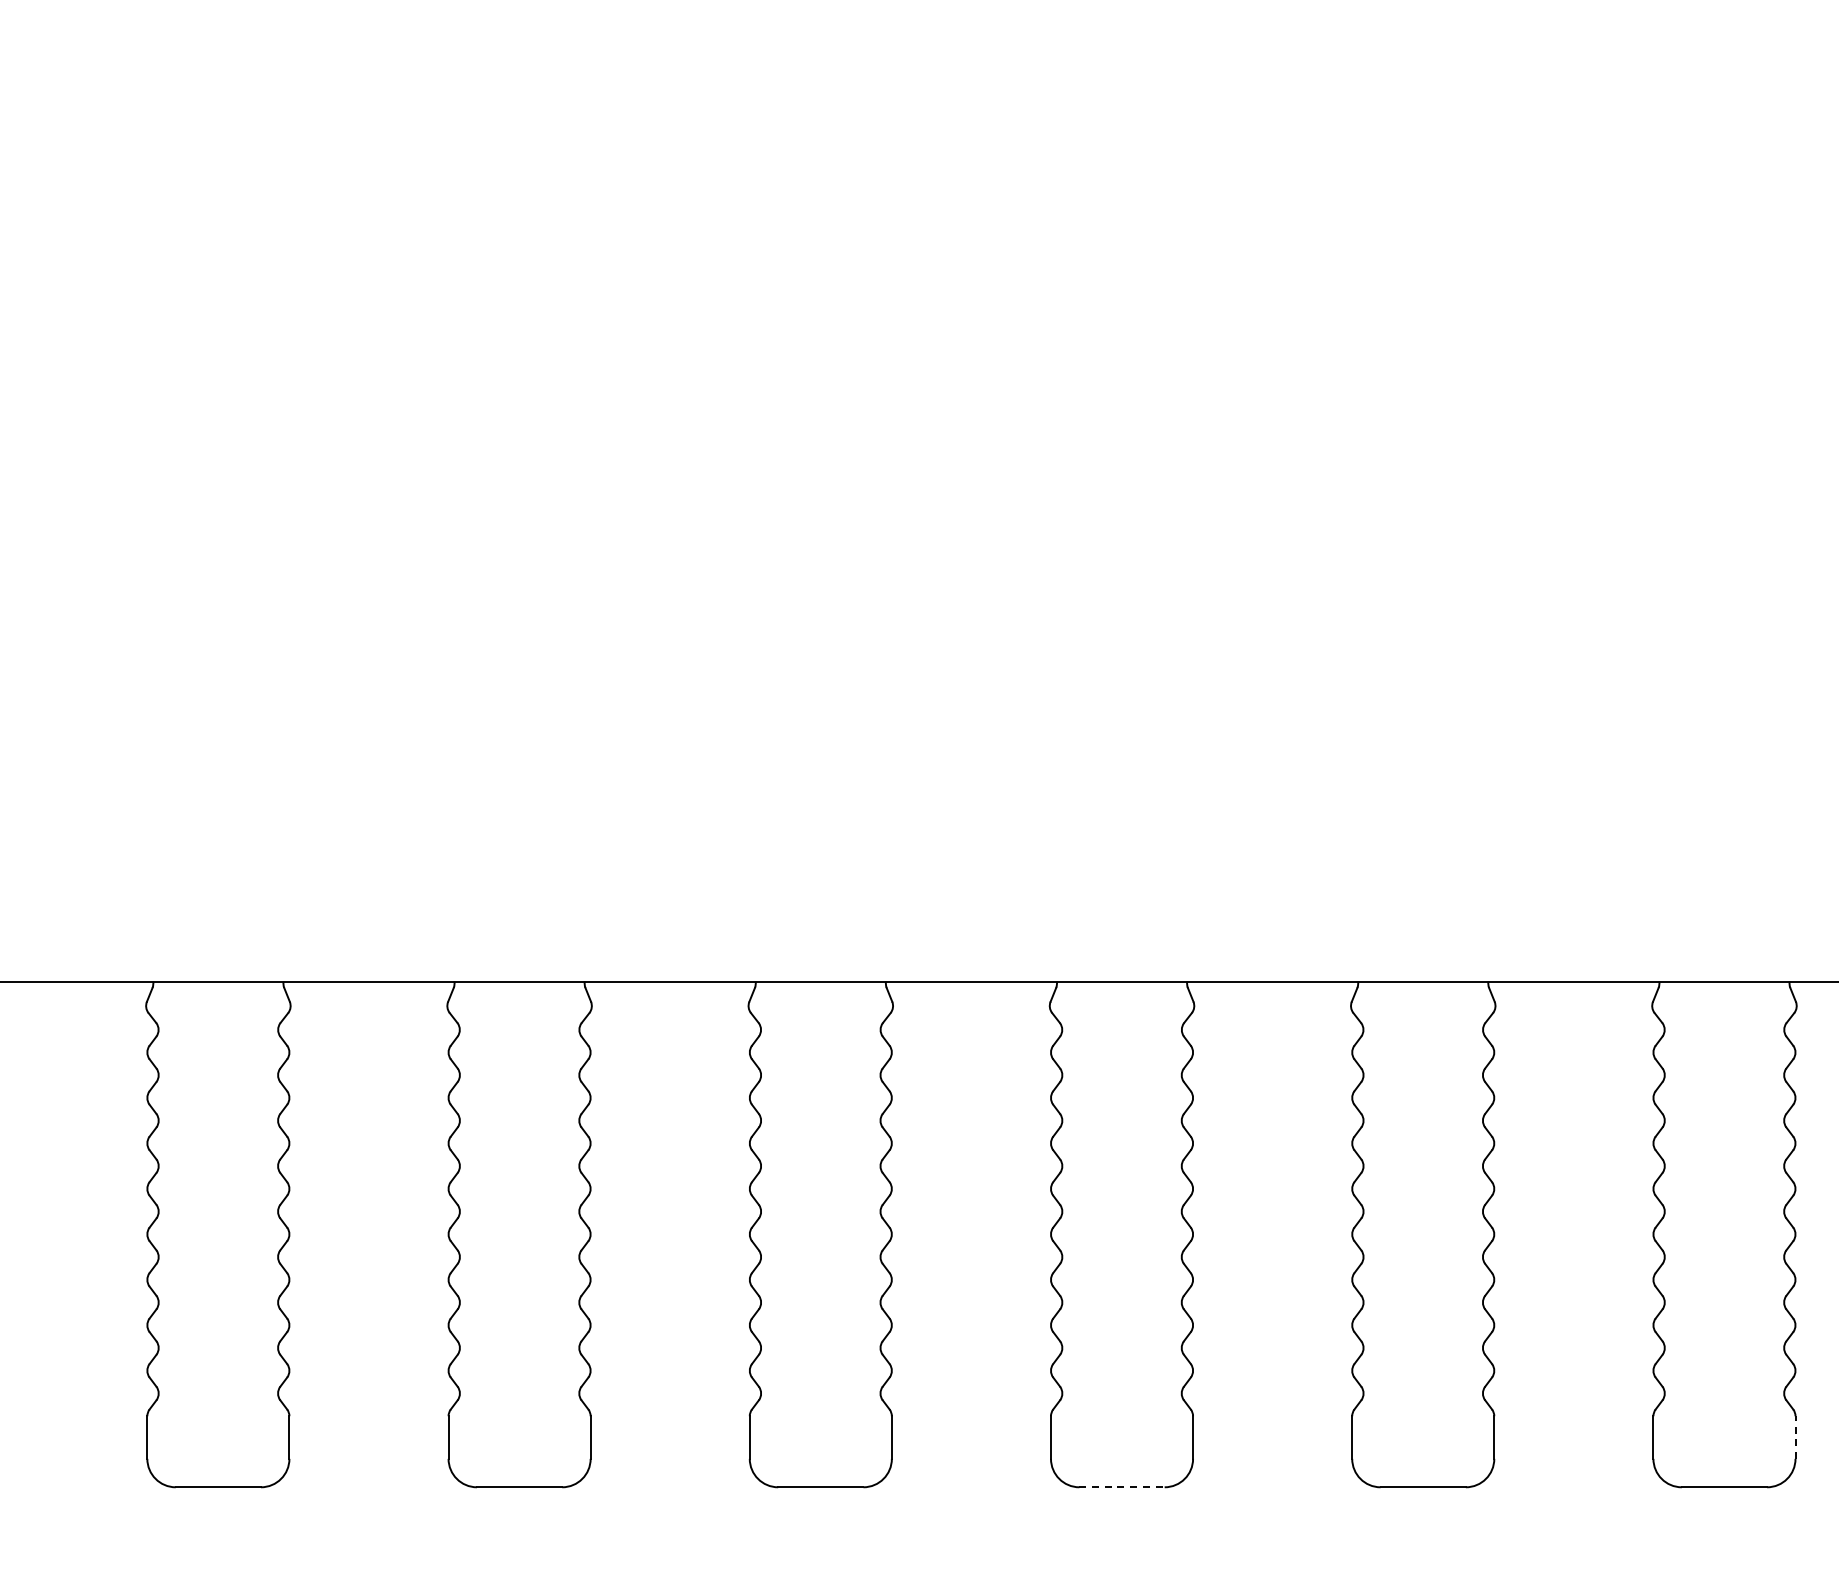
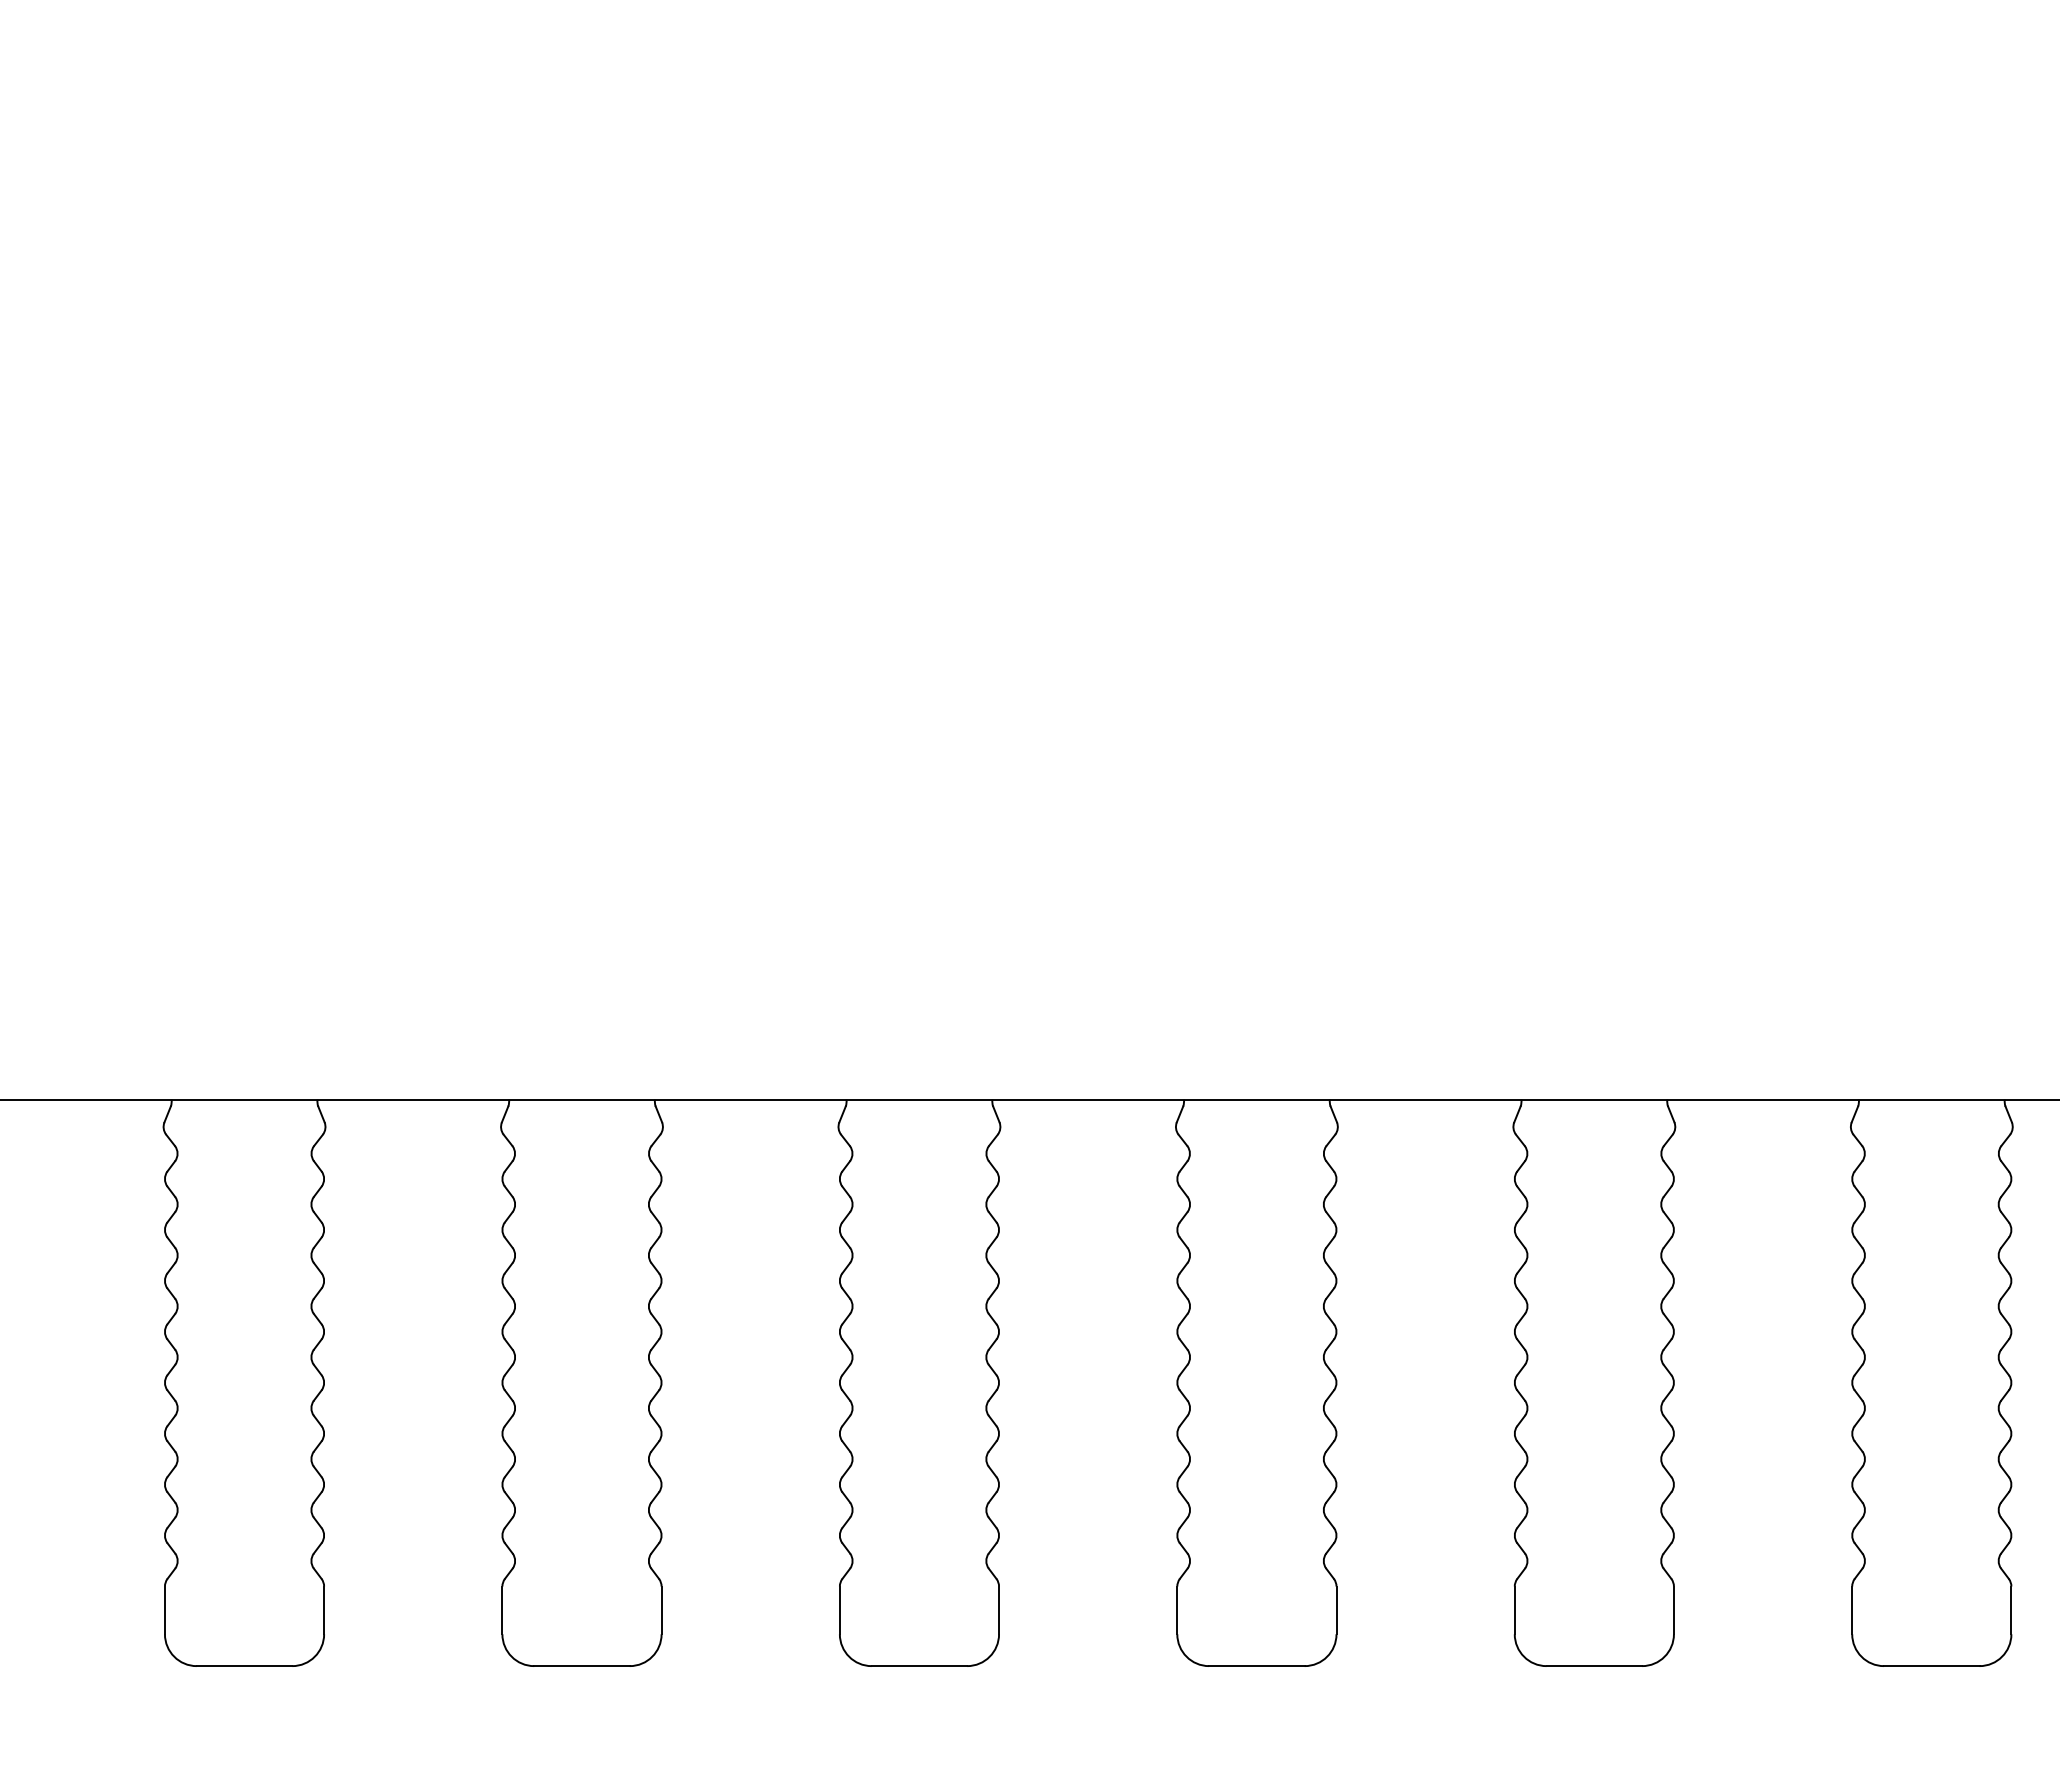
line: (1795, 1437) -> (2011, 1610), dashed -> solid
line: (1122, 1487) -> (1257, 1666), dashed -> solid

